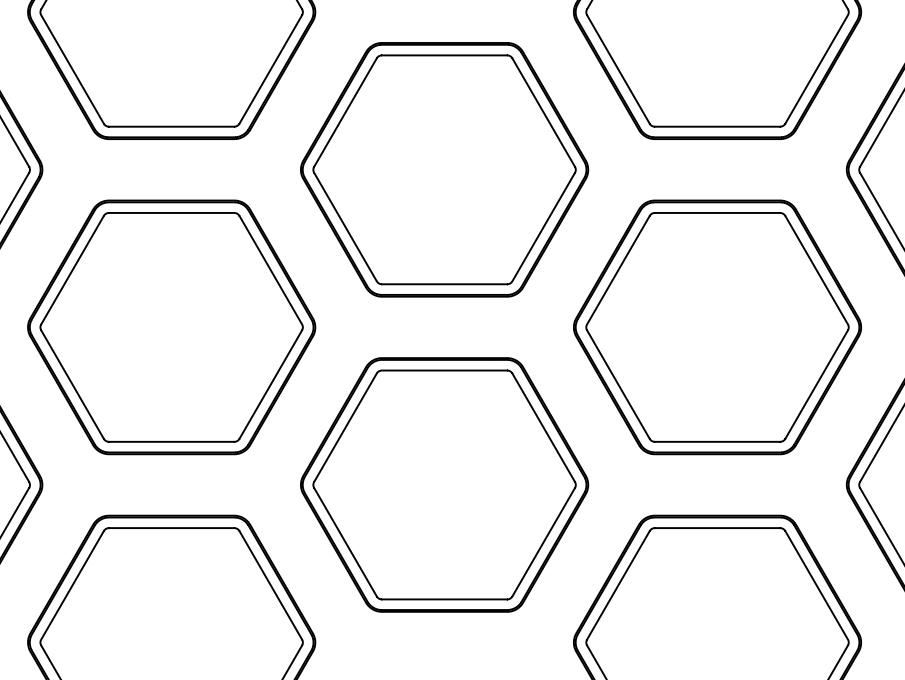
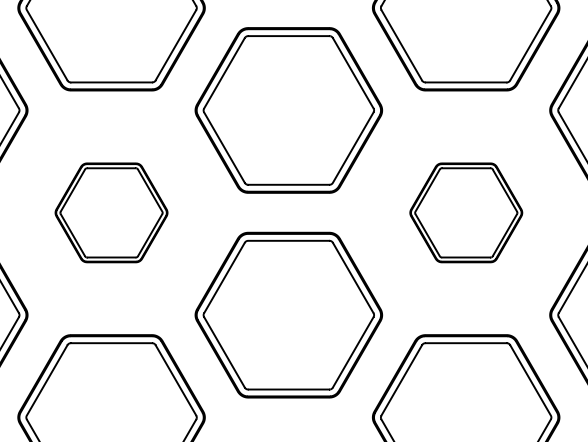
part: (171, 326) -> (111, 212), size x0.6
part: (718, 326) -> (466, 212), size x0.6

